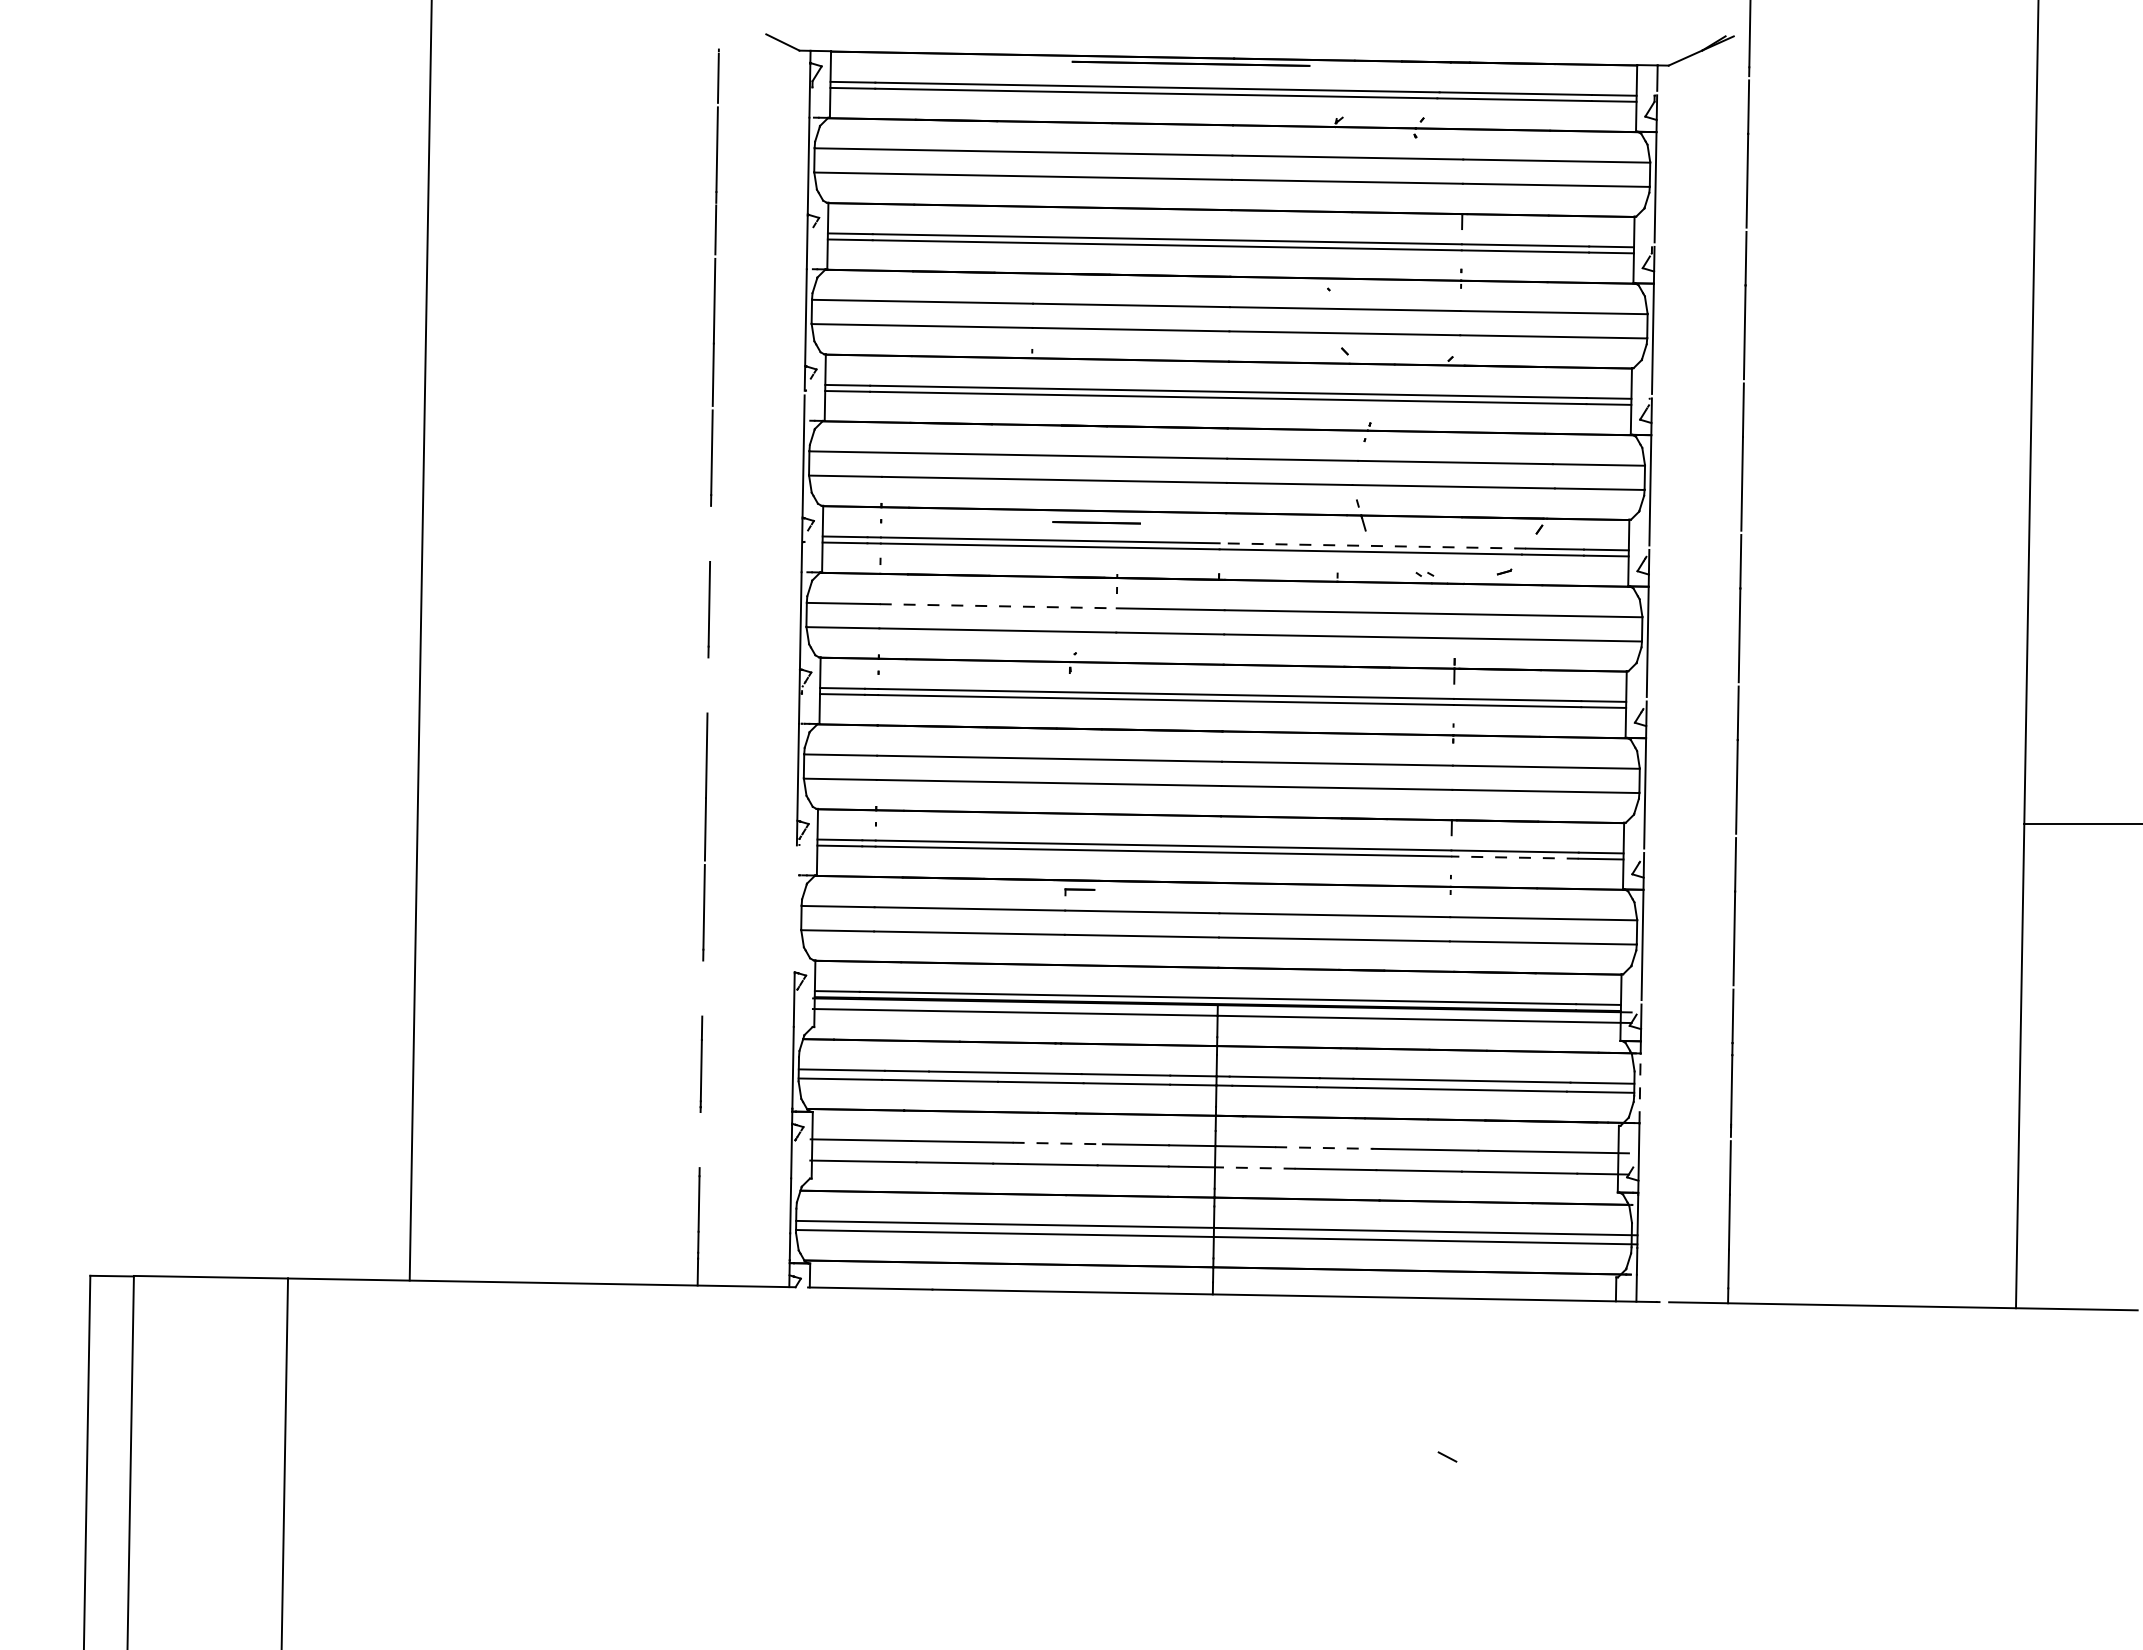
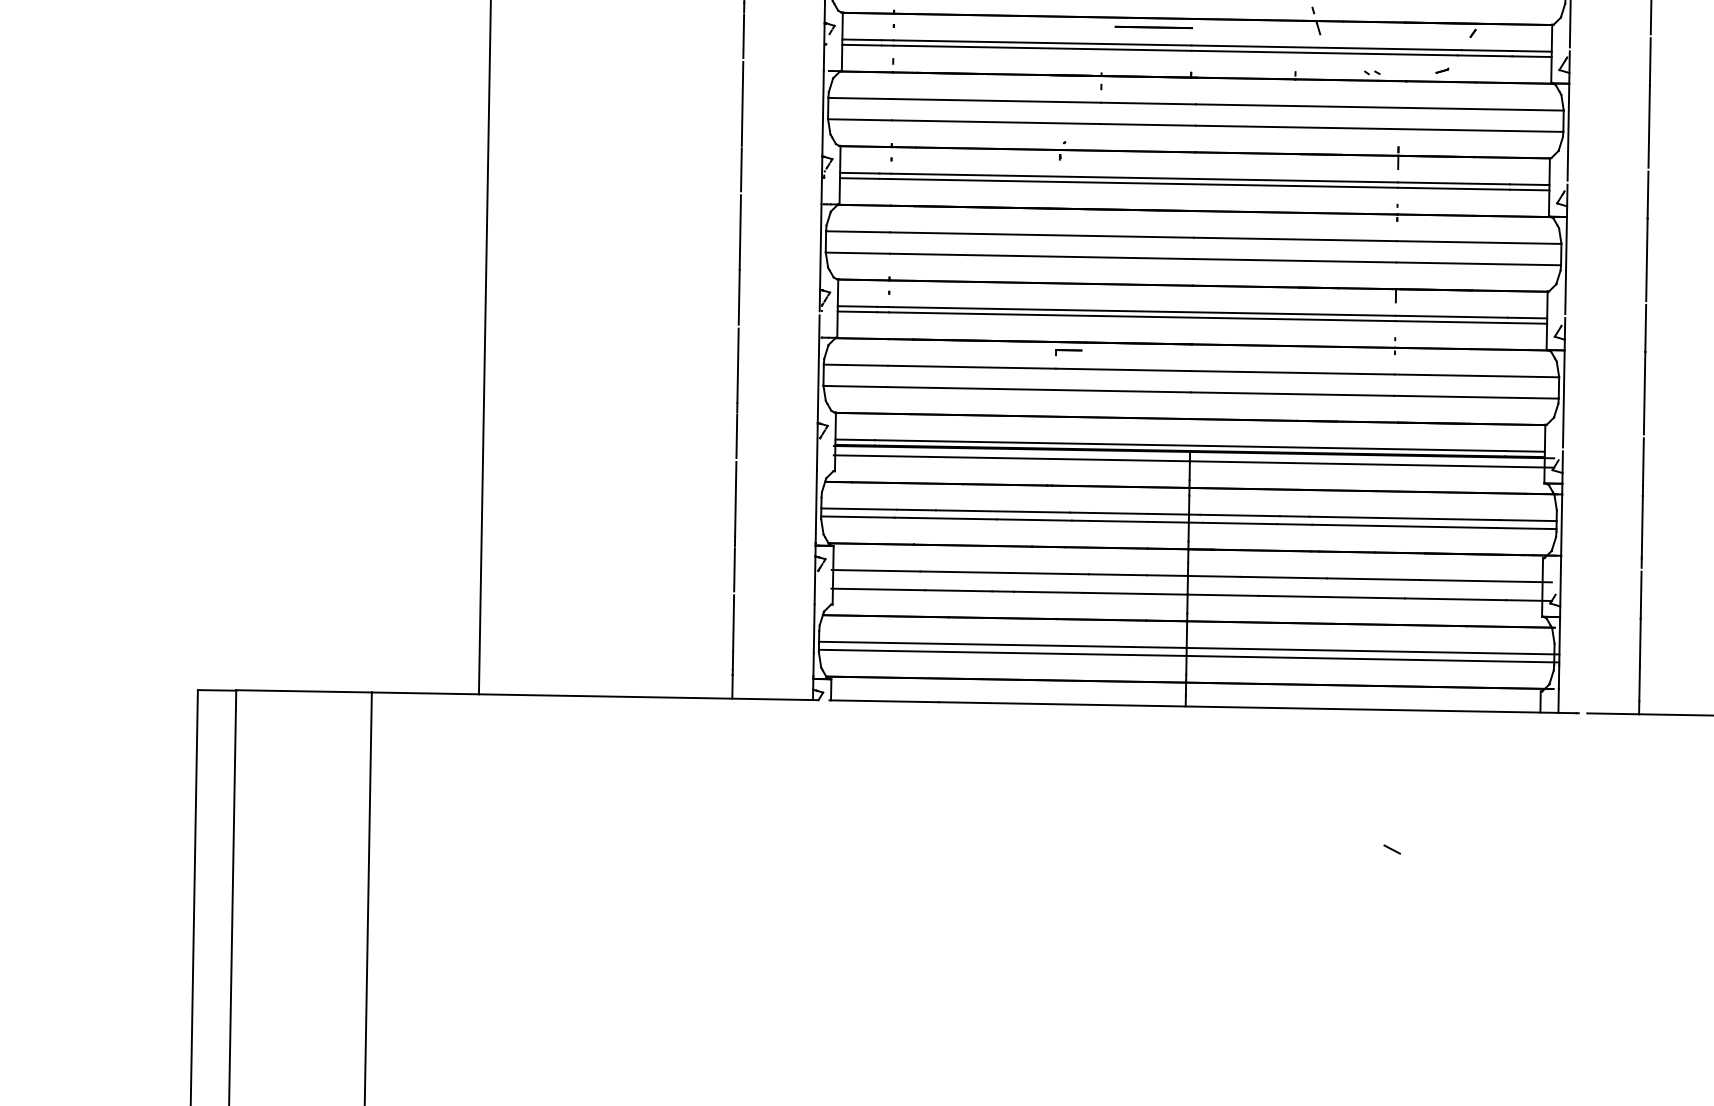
line: (1096, 522) -> (1153, 27), moved
line: (710, 532) -> (743, 35), added
line: (1372, 545) -> (1326, 47), dashed -> solid
line: (998, 606) -> (997, 101), dashed -> solid
line: (707, 684) -> (740, 169), added
line: (1514, 857) -> (1451, 321), dashed -> solid
line: (795, 910) -> (818, 368), added
line: (702, 987) -> (736, 436), added
line: (1640, 1088) -> (1562, 525), dashed -> solid
line: (699, 1138) -> (733, 569), added
line: (1058, 1143) -> (1049, 573), dashed -> solid
line: (1324, 1148) -> (1283, 578), dashed -> solid
line: (1254, 1168) -> (1222, 595), dashed -> solid

